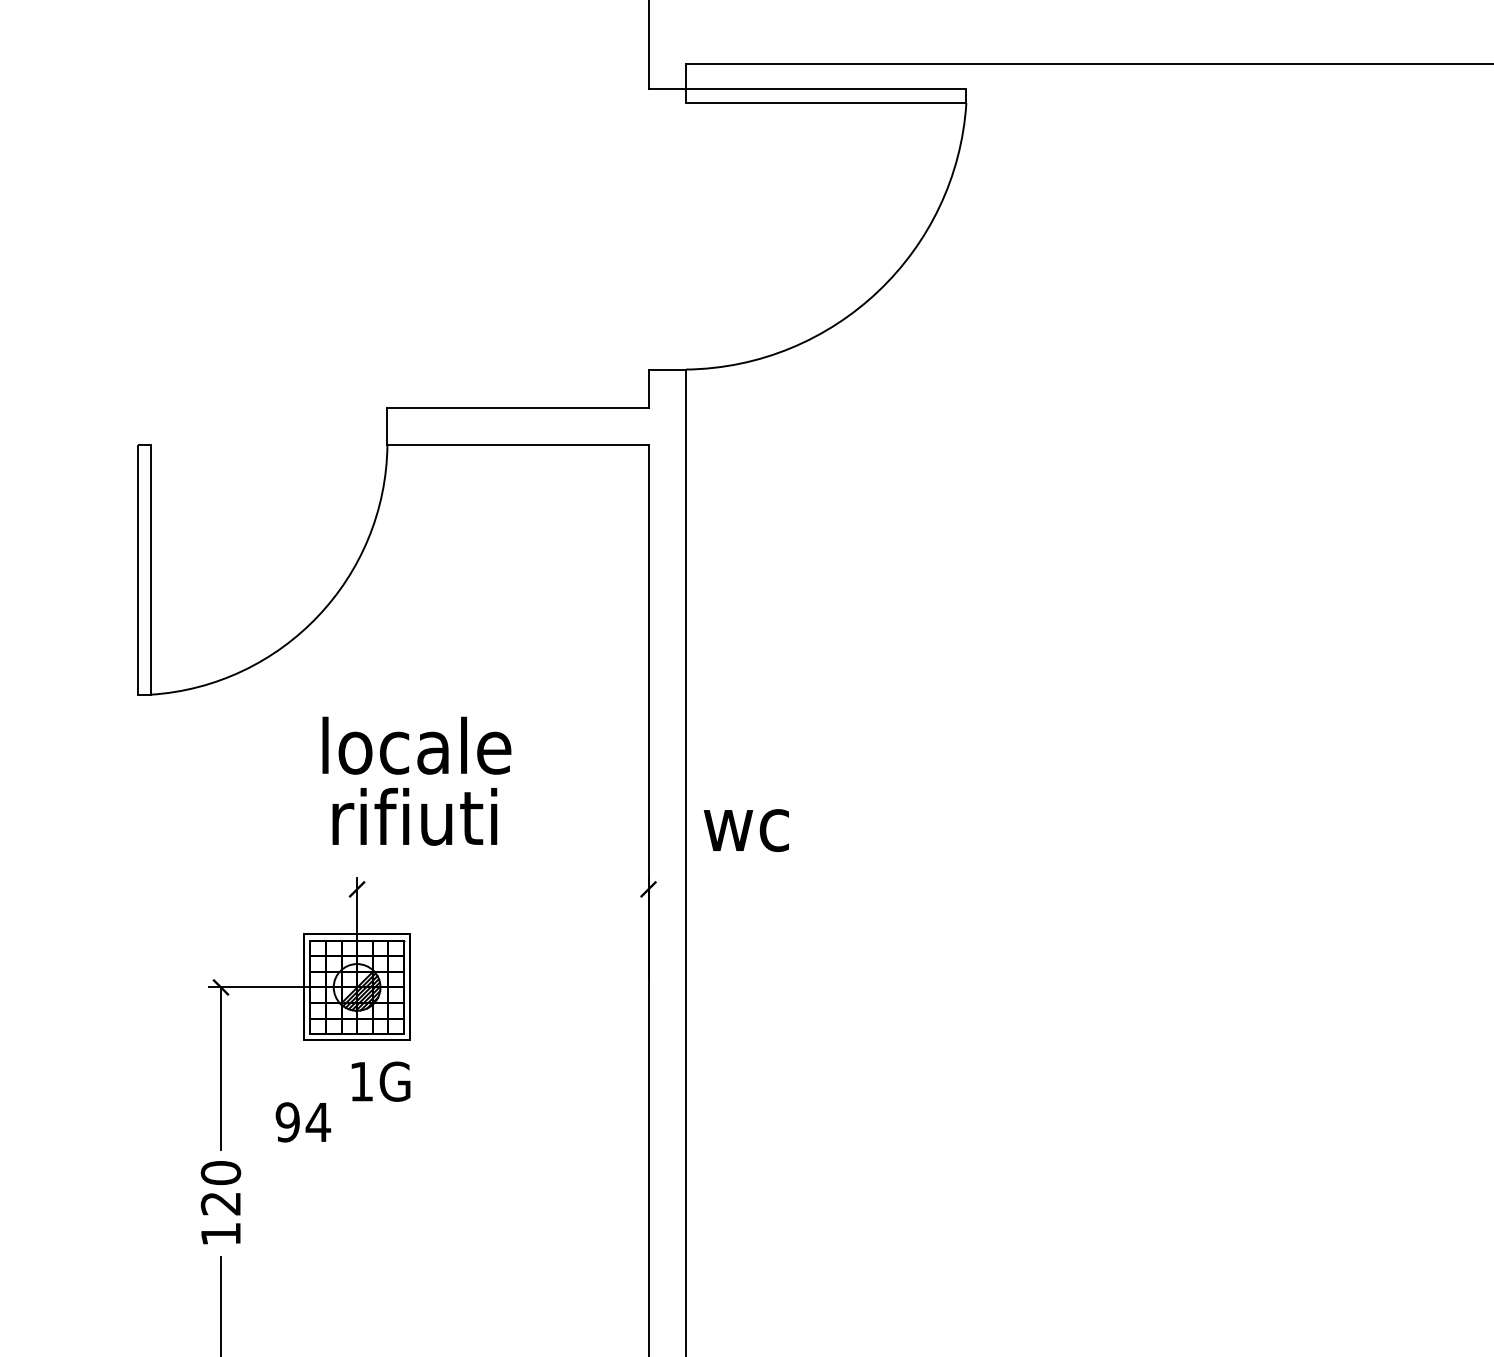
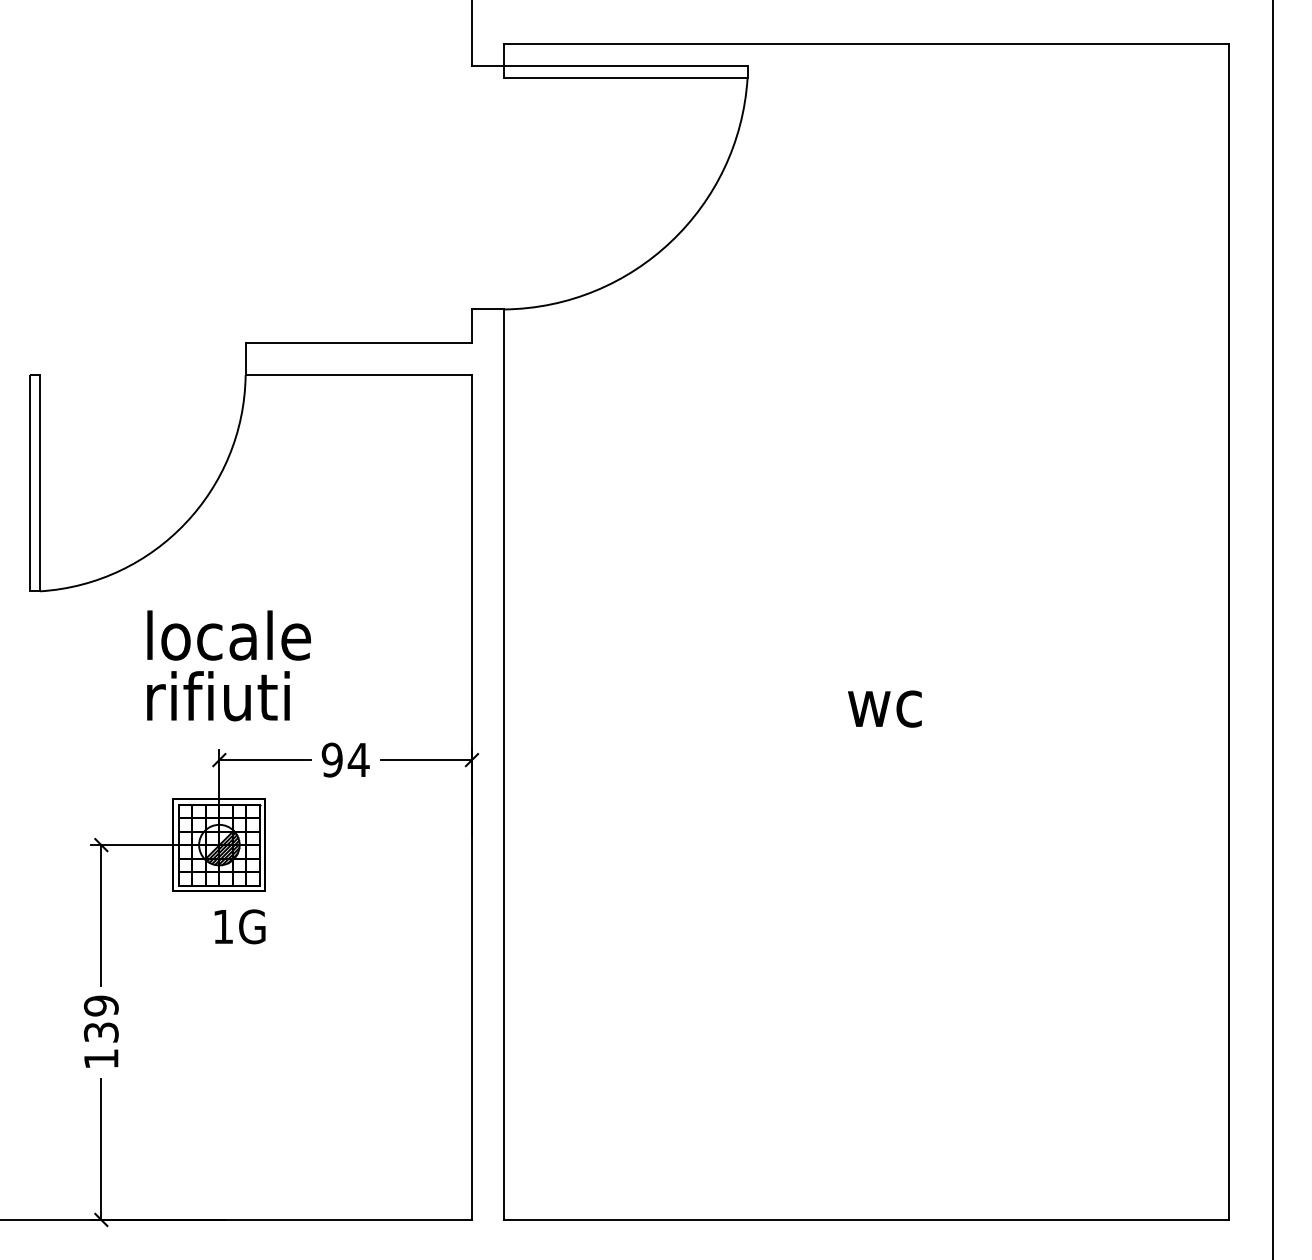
text: (416, 745) -> (228, 635), moved
text: (414, 817) -> (218, 696), moved
text: (745, 829) -> (884, 708), moved
line: (409, 889) -> (264, 760), added
line: (594, 889) -> (425, 760), added
text: (303, 1121) -> (345, 759), moved
text: (221, 1187) -> (101, 1018), 120 -> 139

